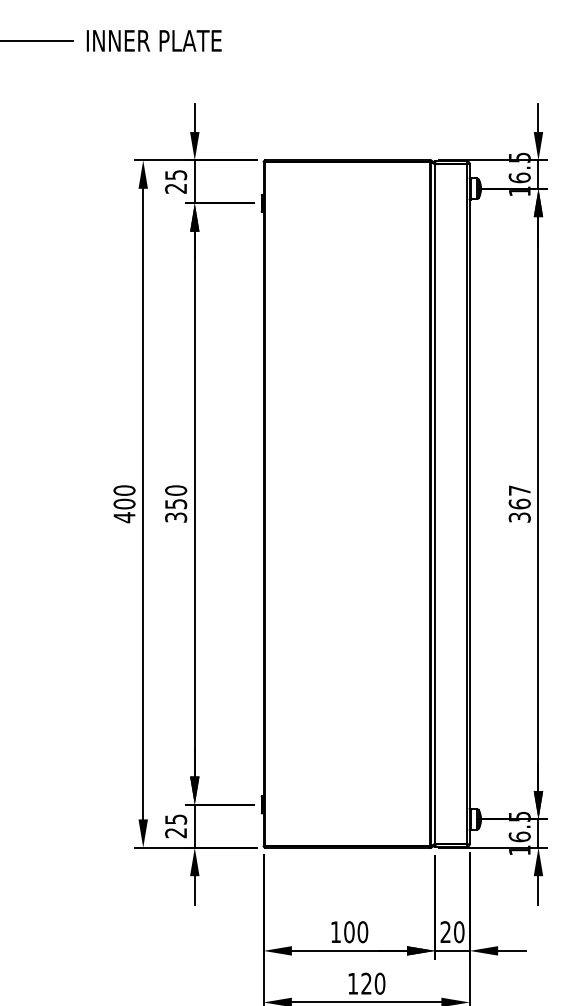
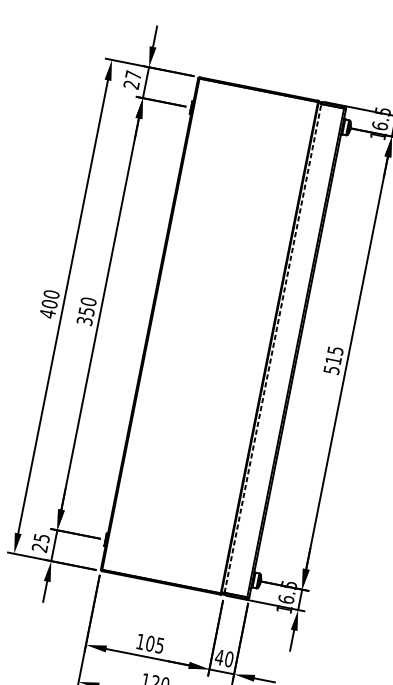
text: (176, 175) -> (133, 75), 25 -> 27
line: (435, 503) -> (273, 348), solid -> dashed
text: (519, 503) -> (333, 359), 367 -> 515
text: (445, 931) -> (219, 656), 20 -> 40
text: (362, 932) -> (159, 645), 100 -> 105

